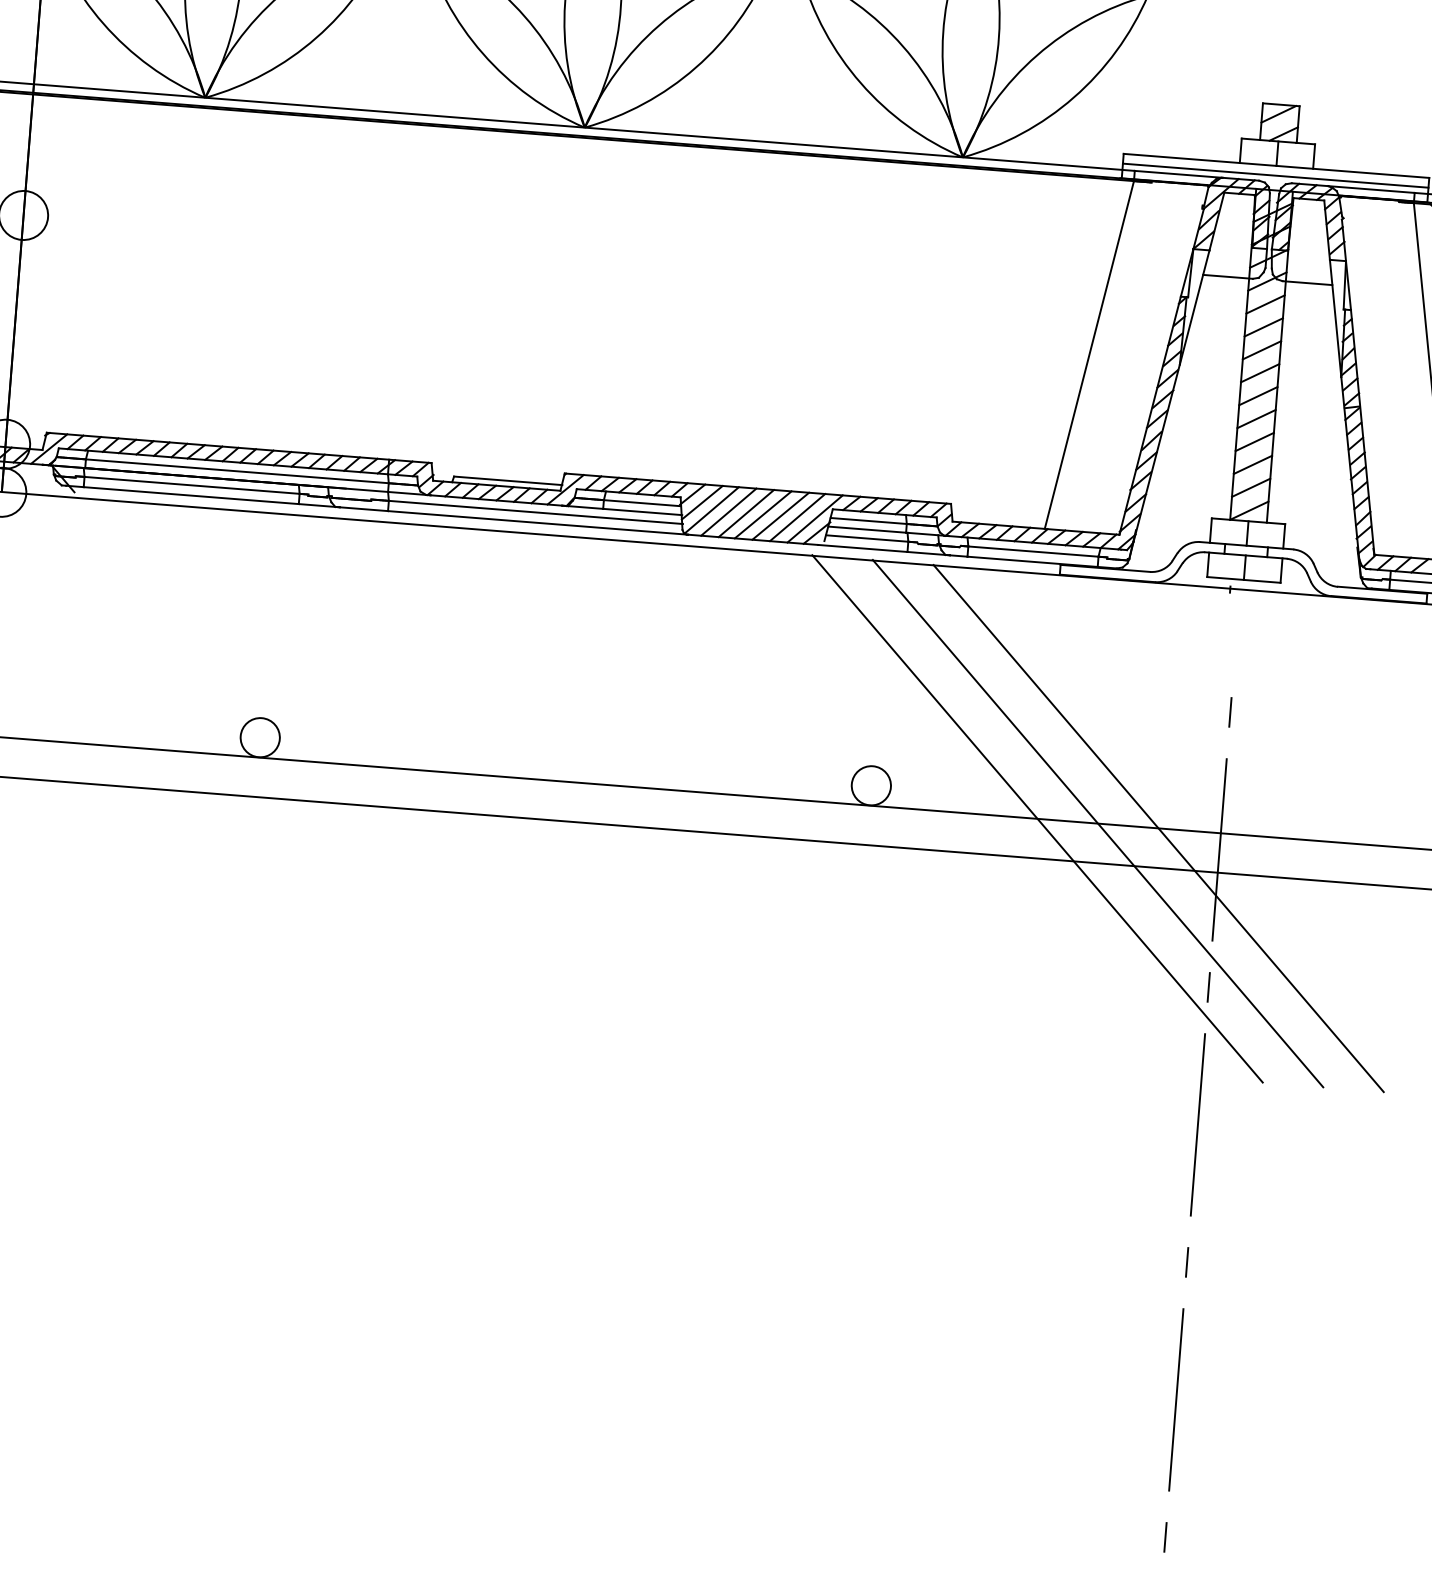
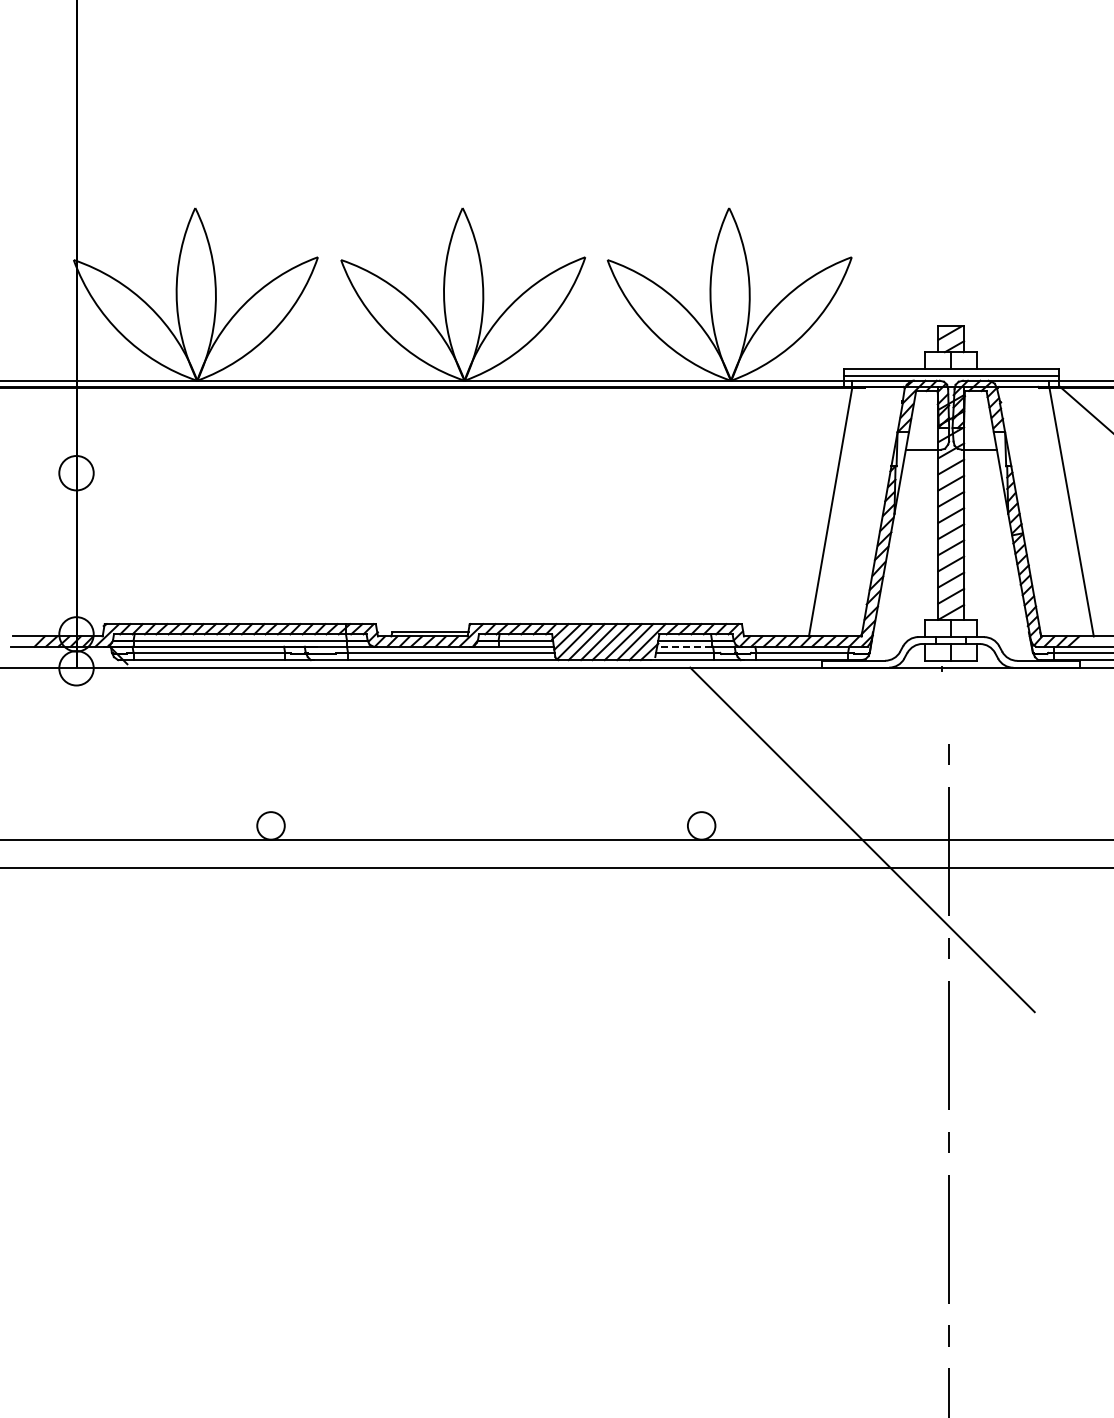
line: (867, 529) -> (684, 646), solid -> dashed
line: (1037, 818) -> (819, 839), removed
line: (1159, 827) -> (905, 839), removed

